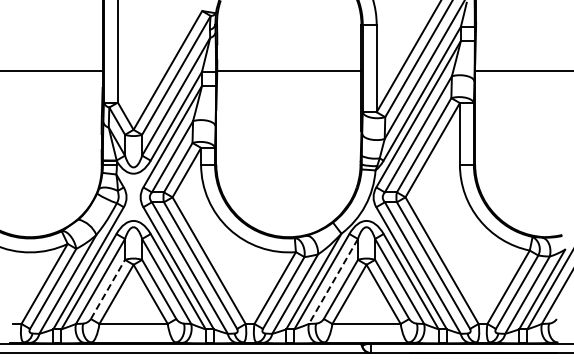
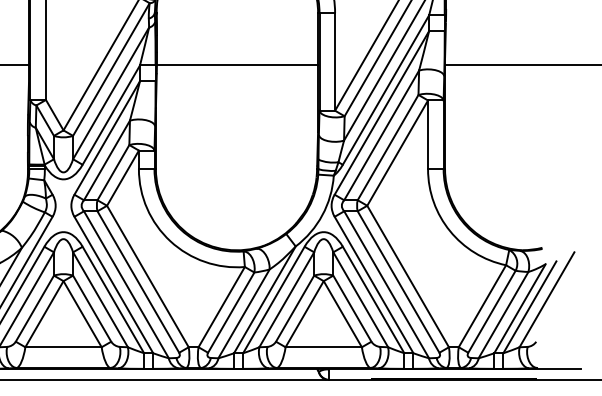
line: (333, 281) -> (286, 299), dashed -> solid
line: (108, 289) -> (35, 308), dashed -> solid

